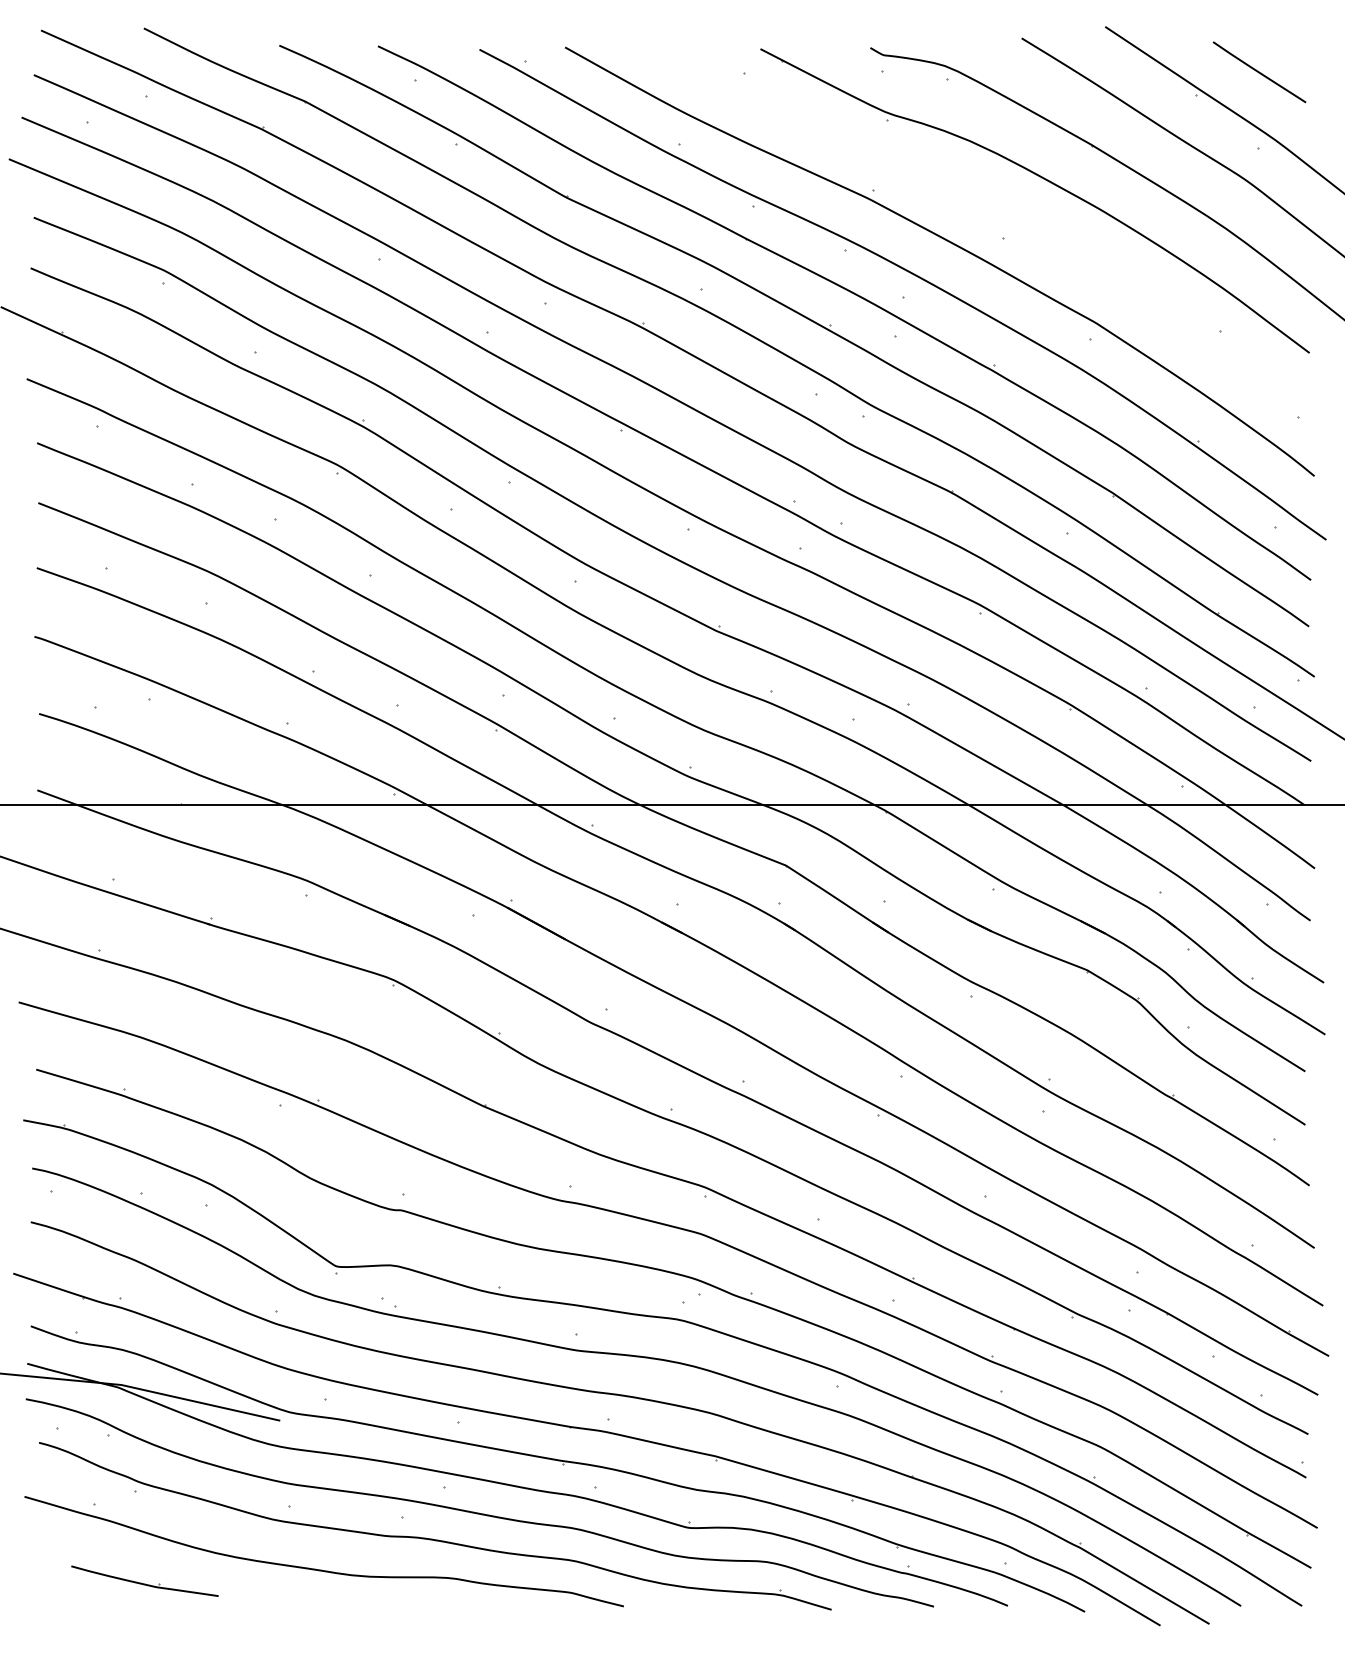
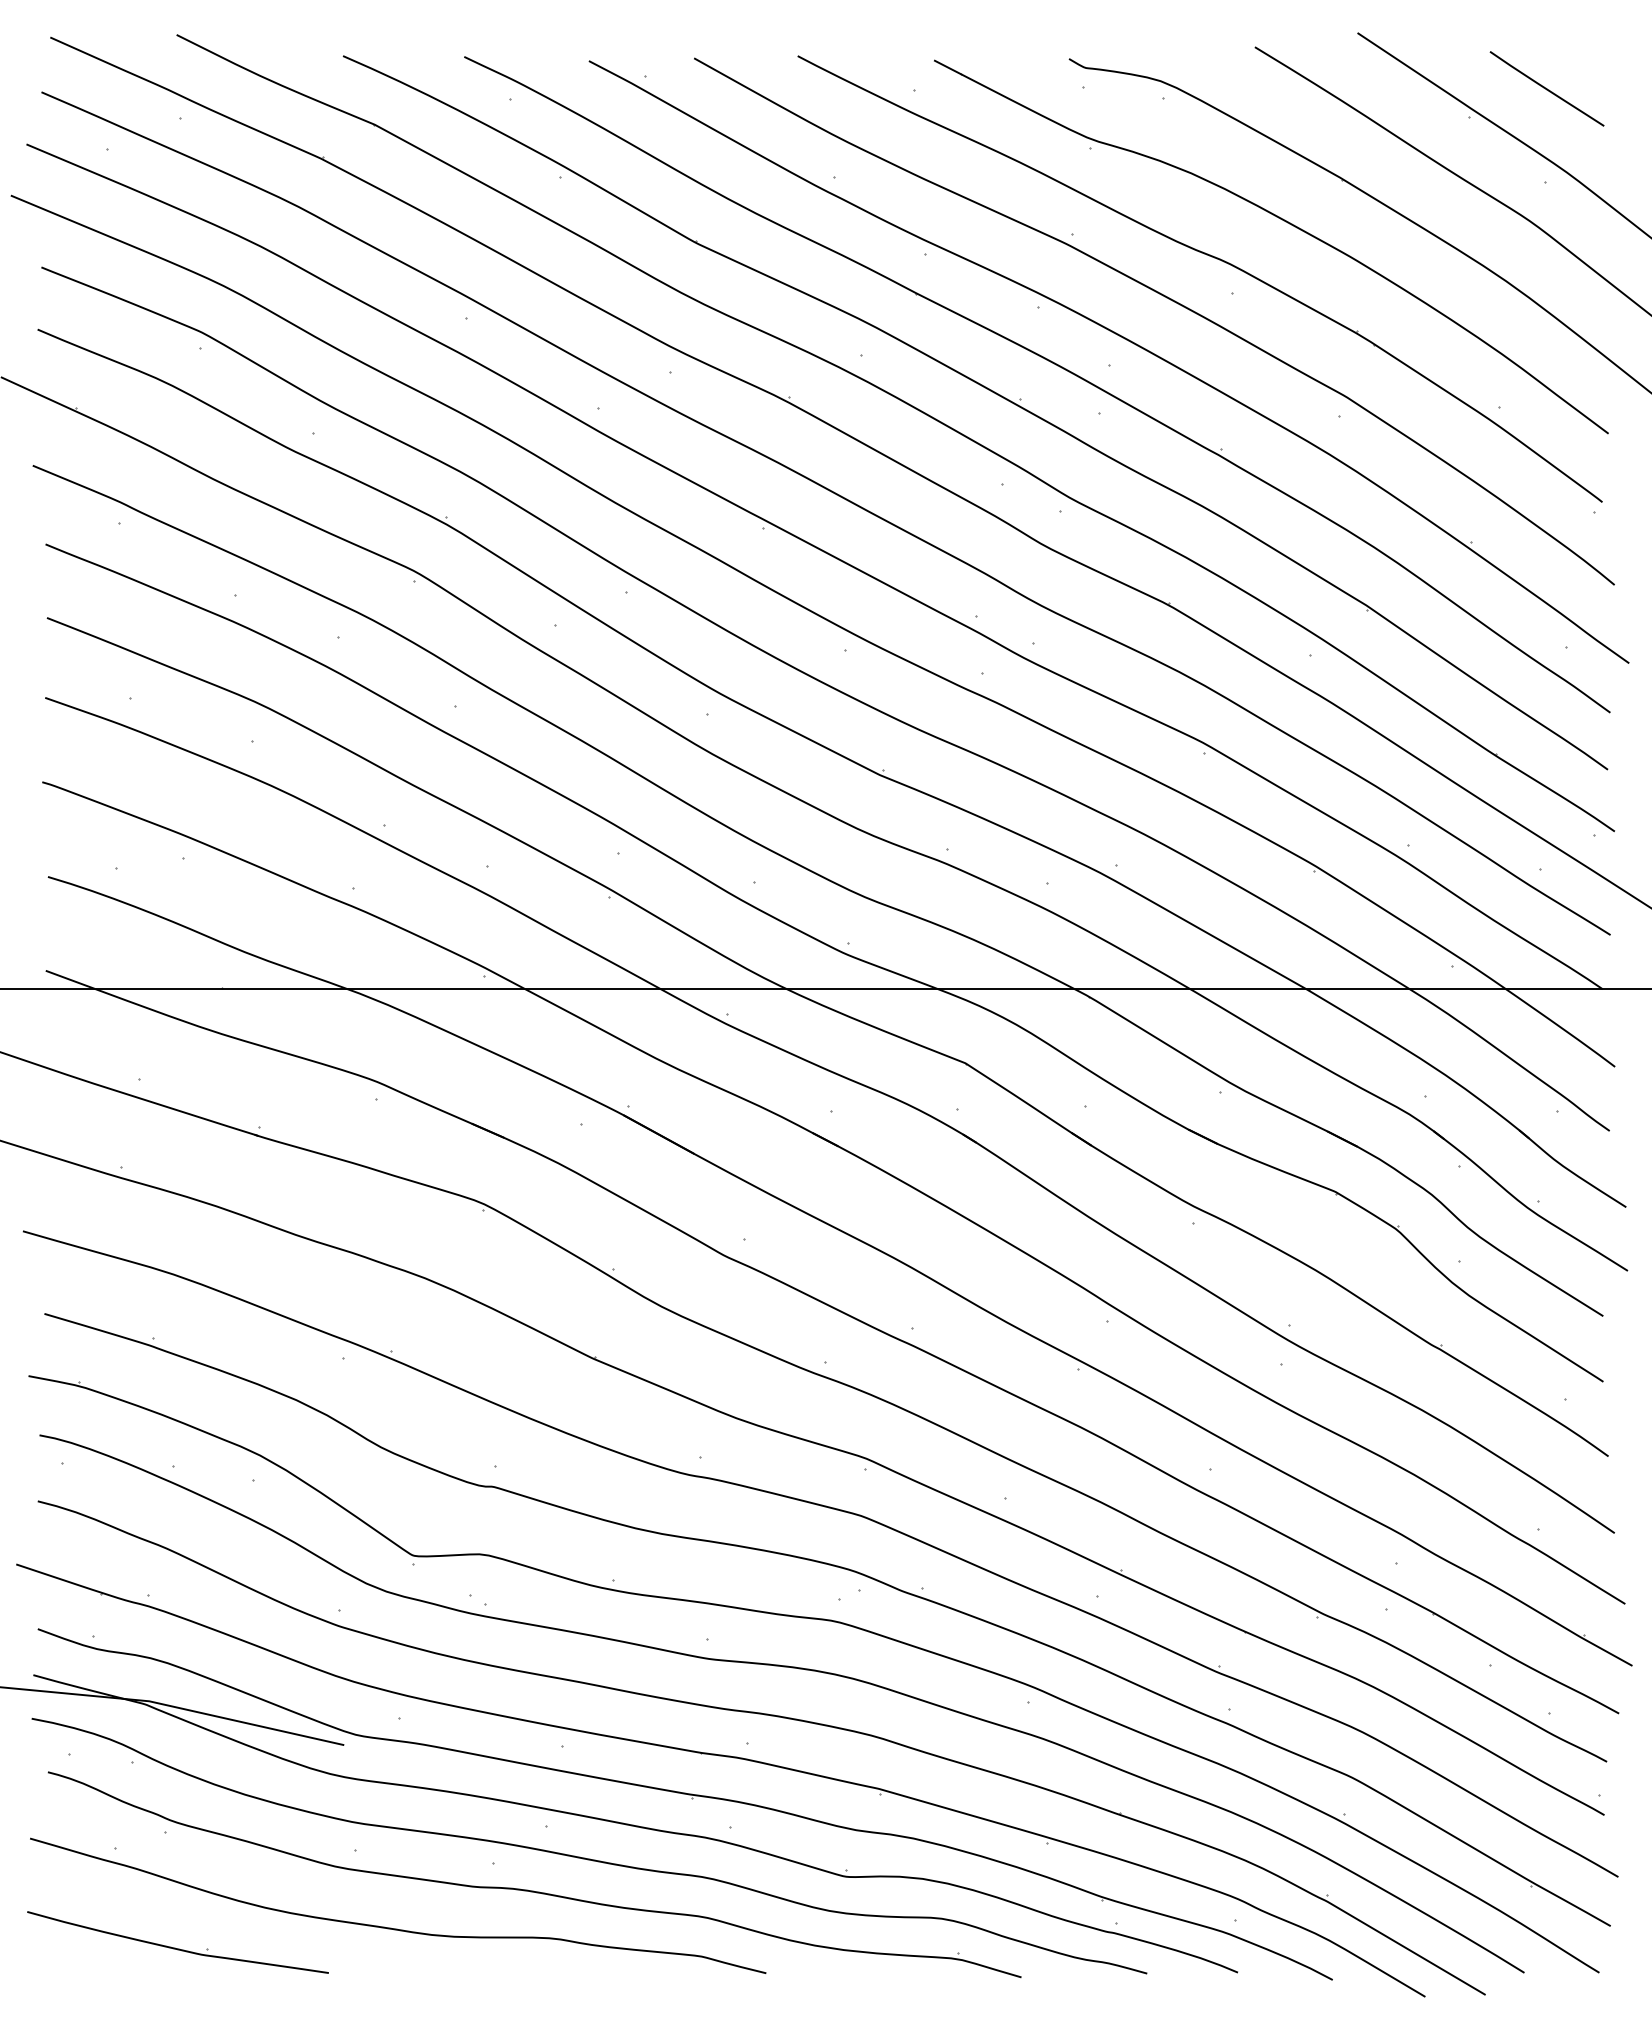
part: (985, 209) -> (1210, 257), added
part: (144, 1580) -> (177, 1941), size x1.67

